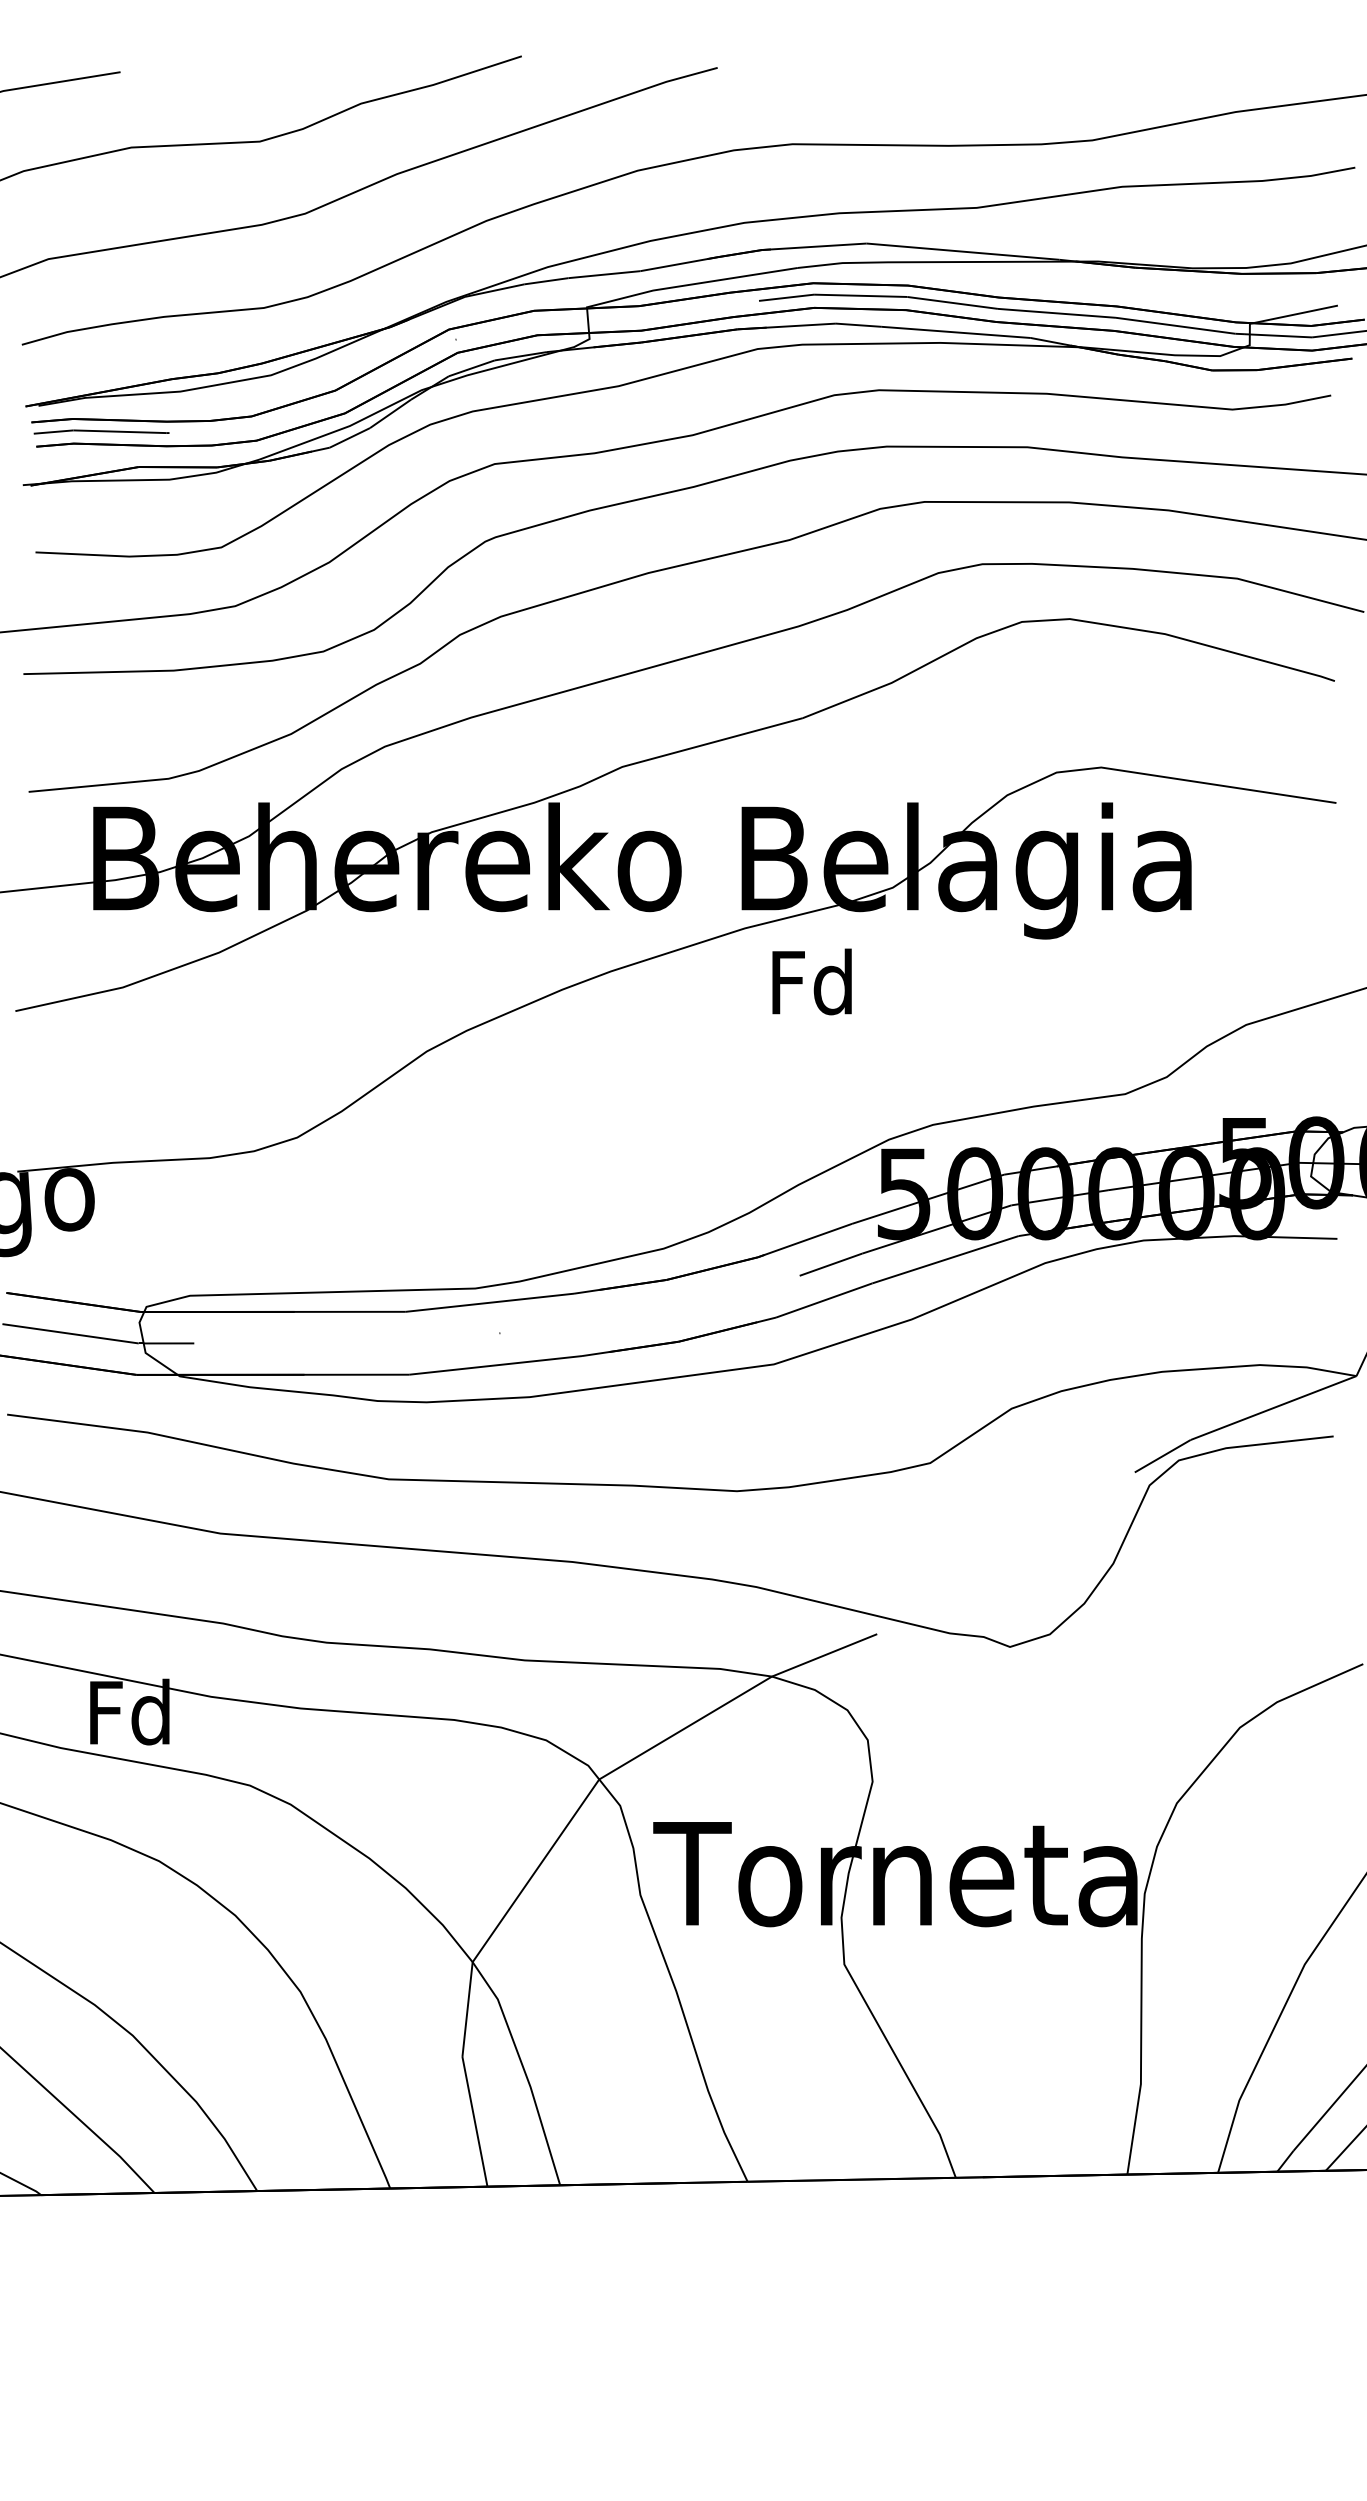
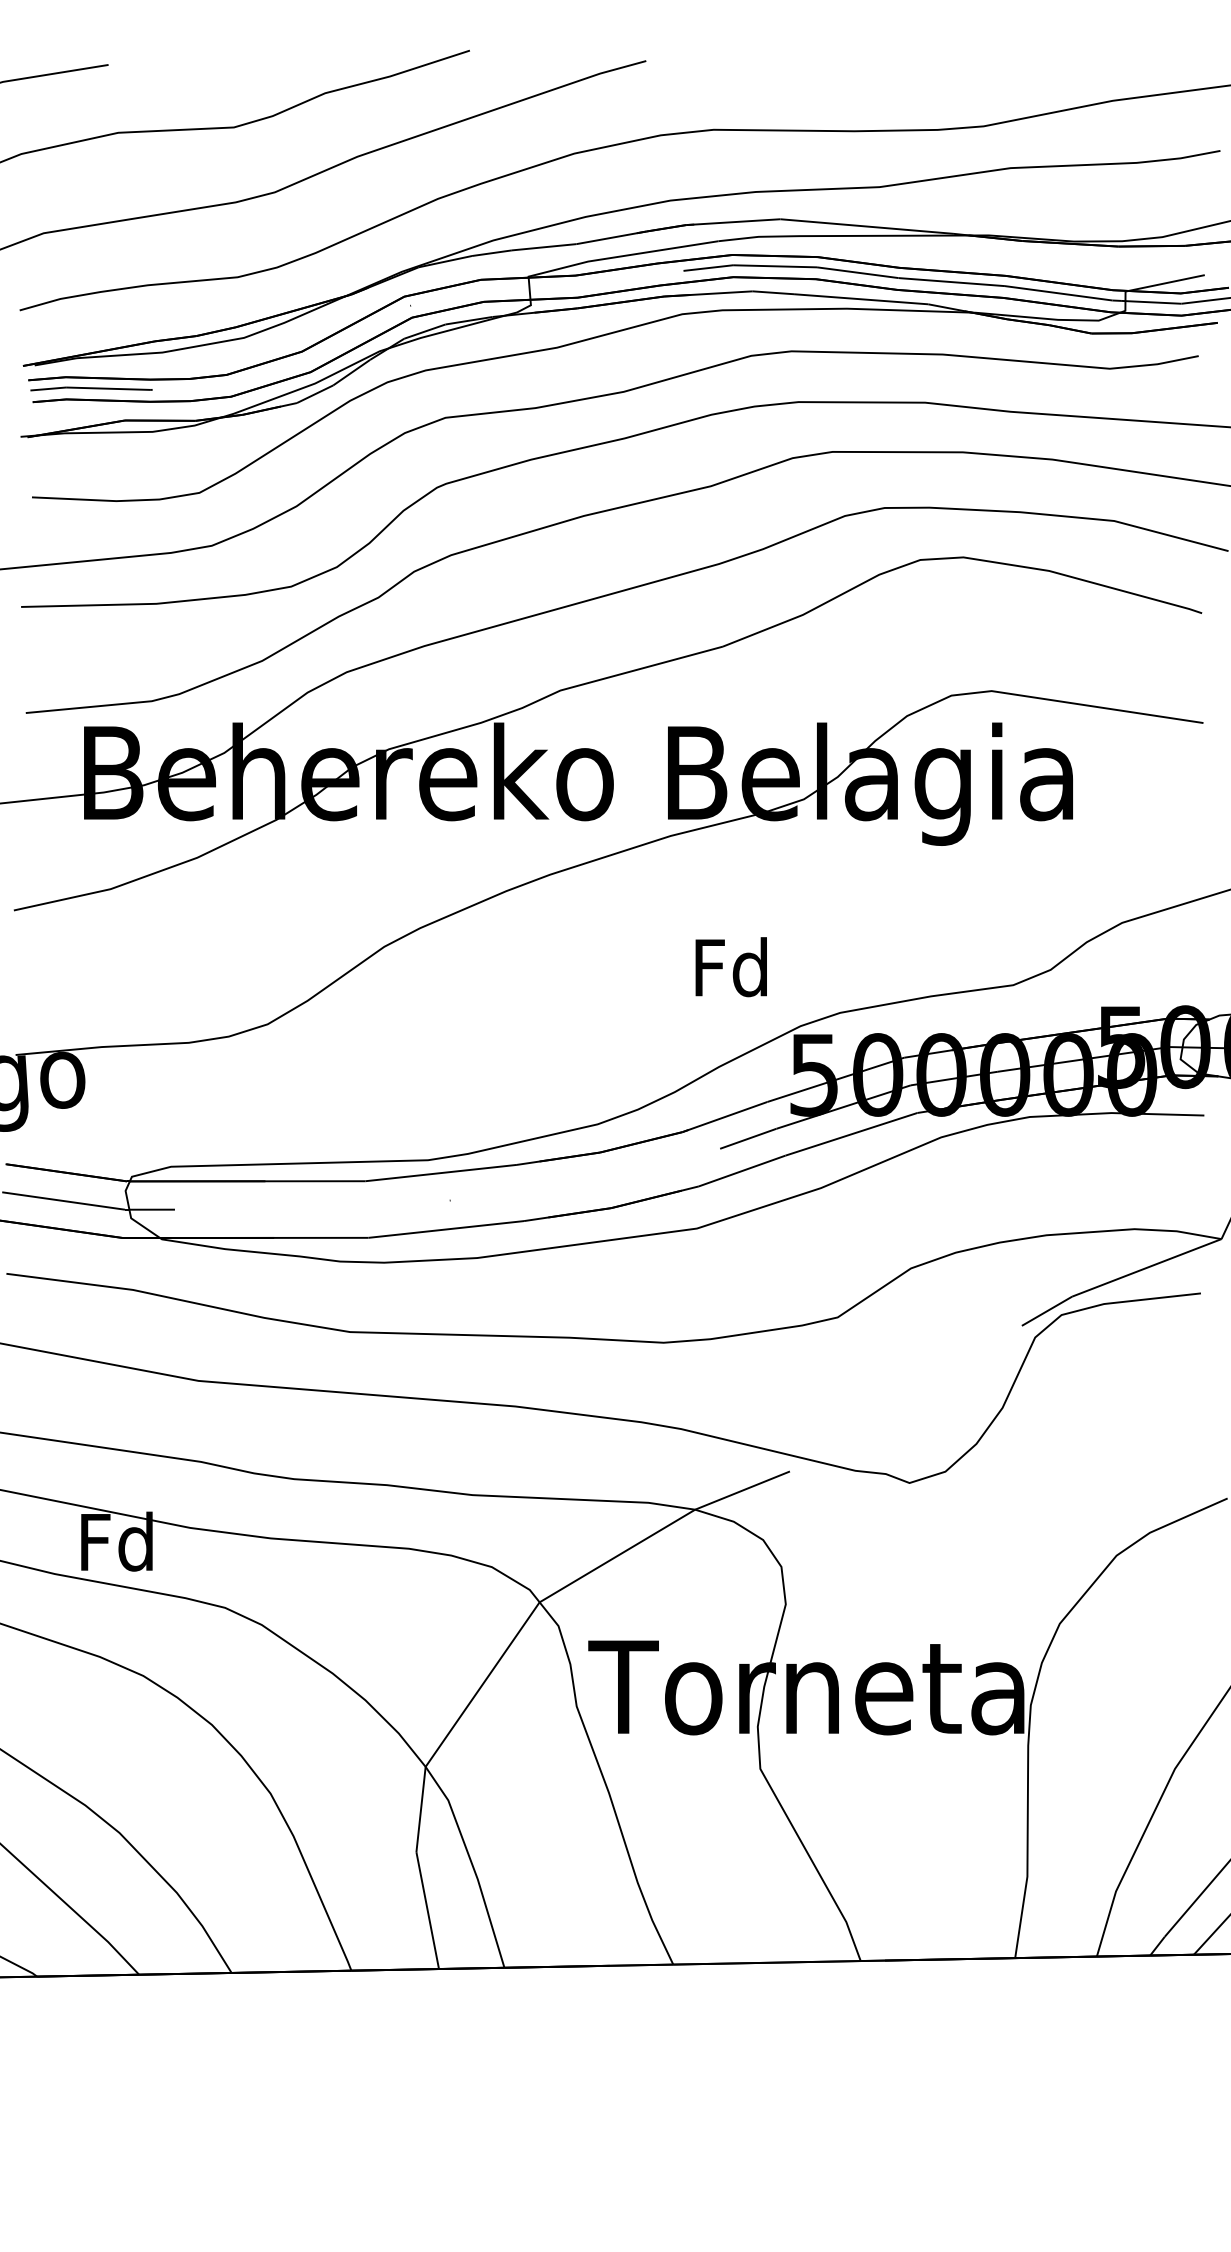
text: (811, 982) -> (730, 967), moved

